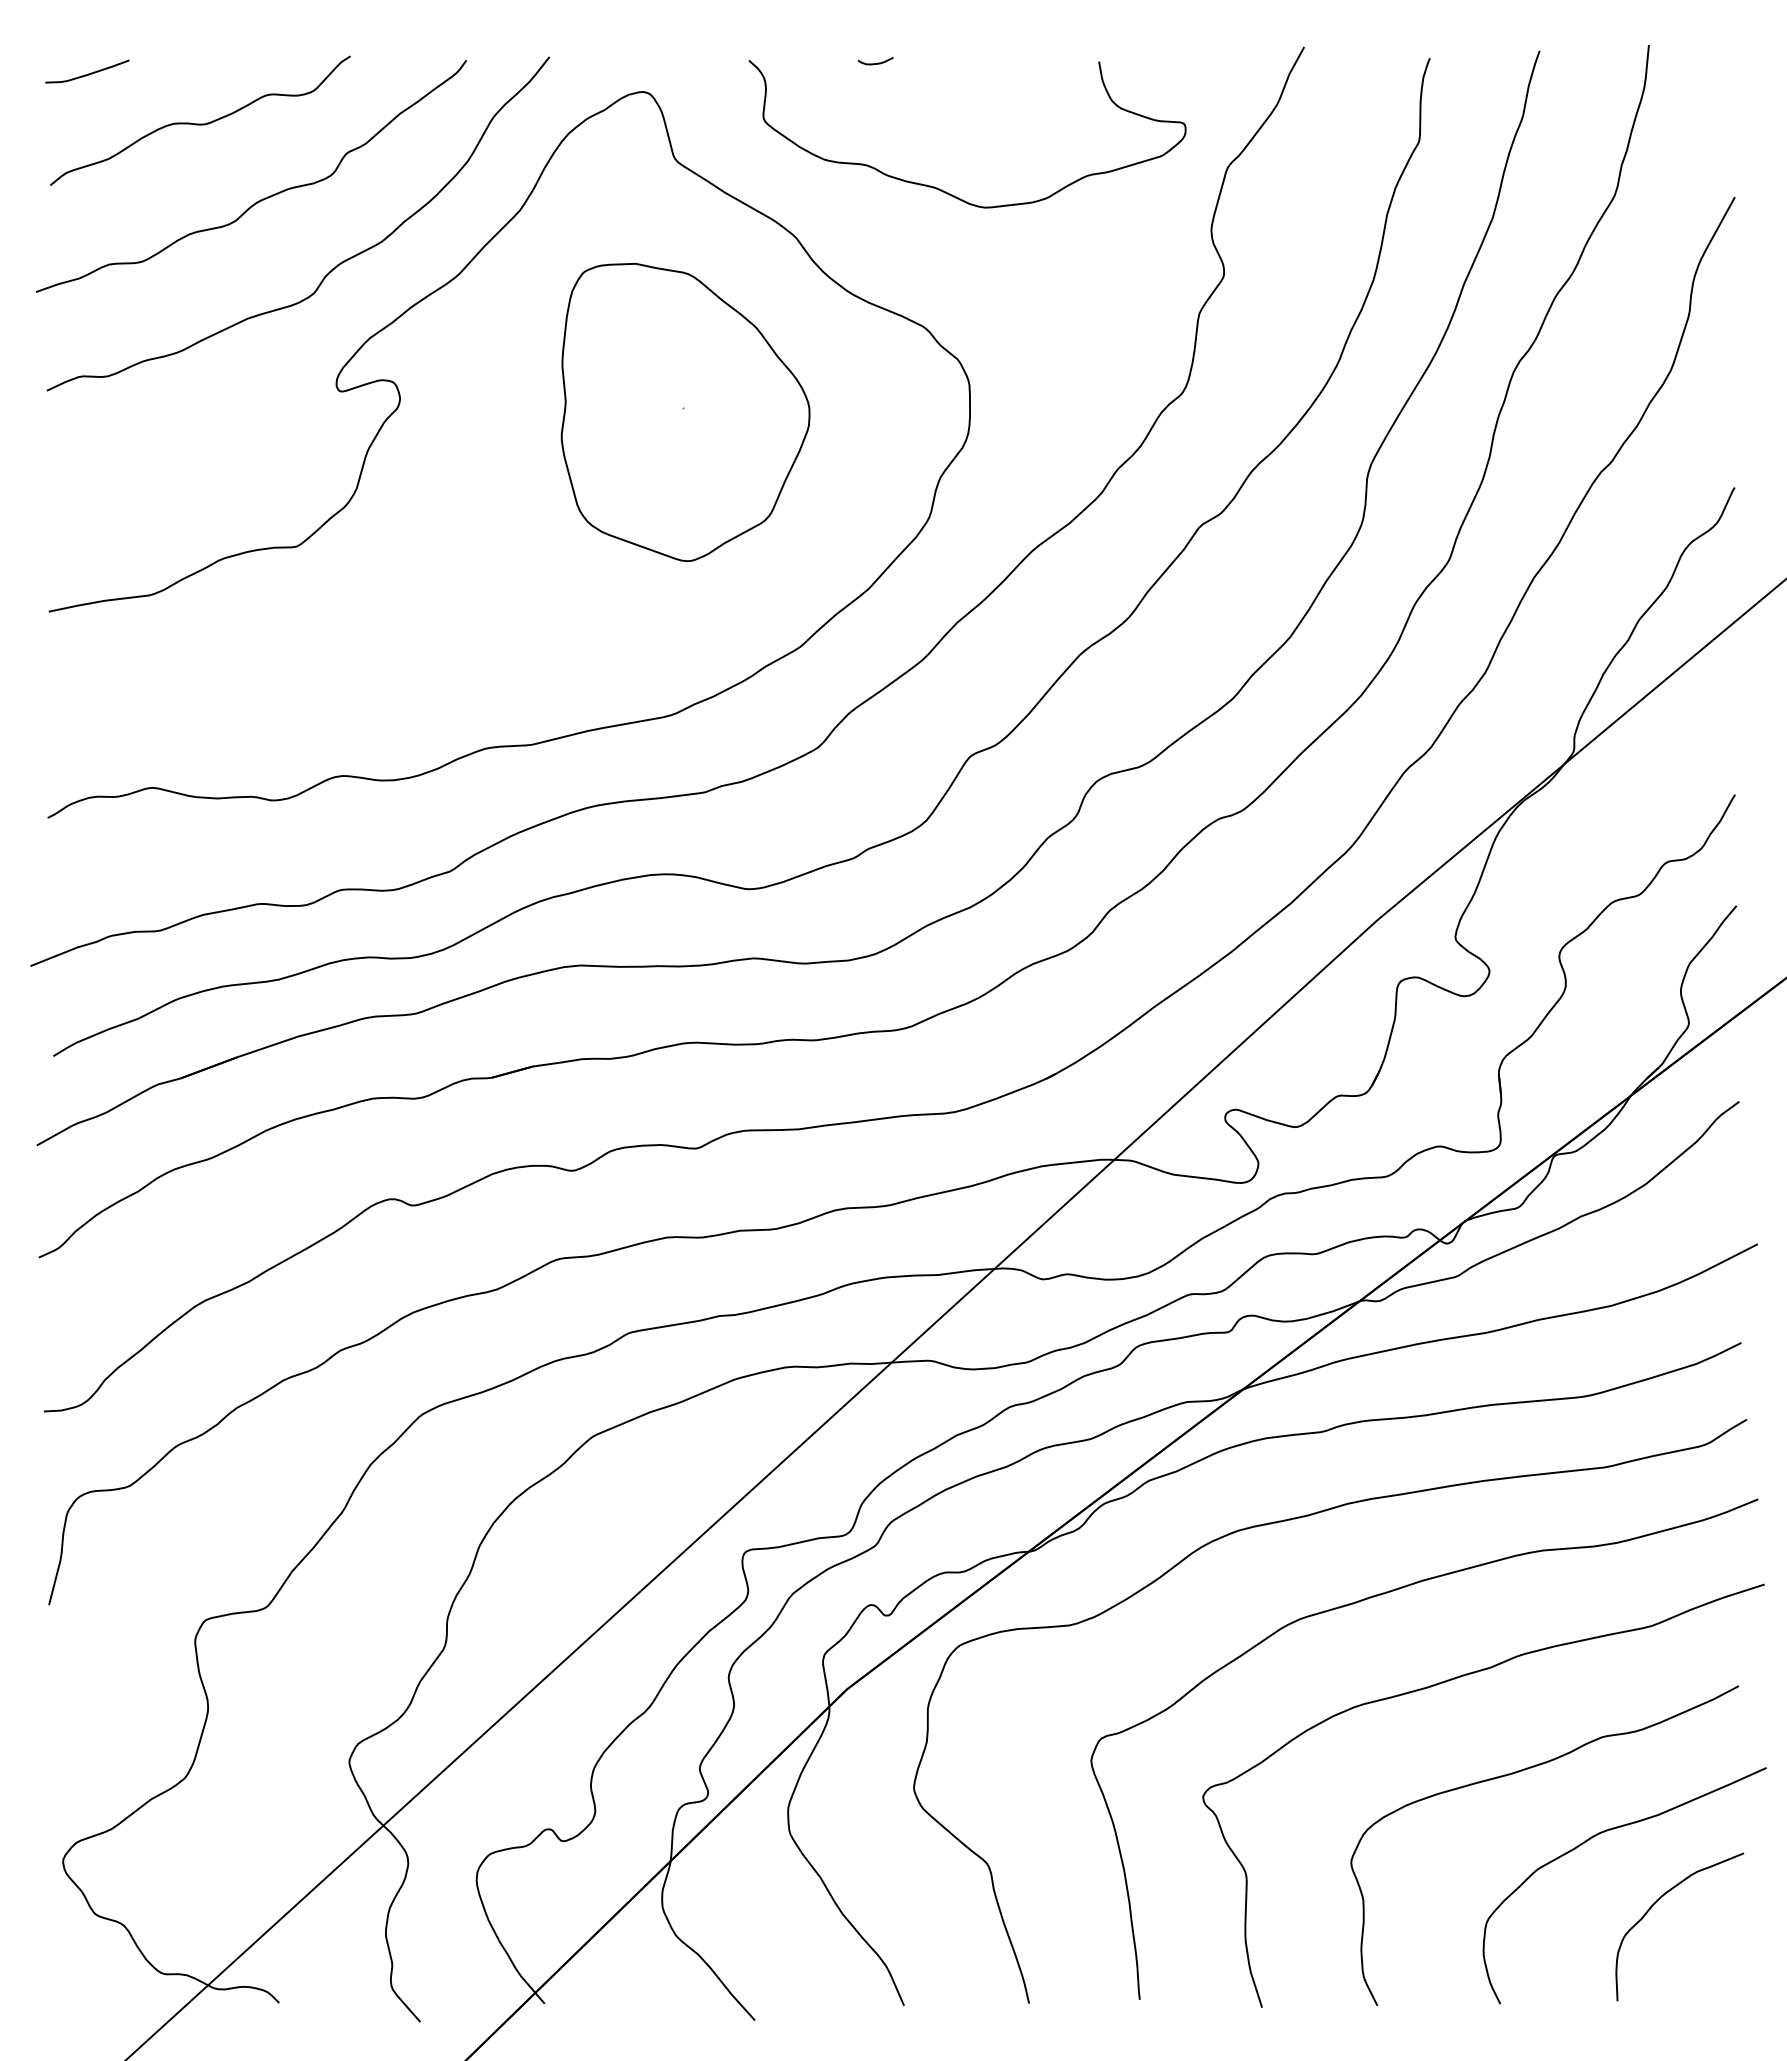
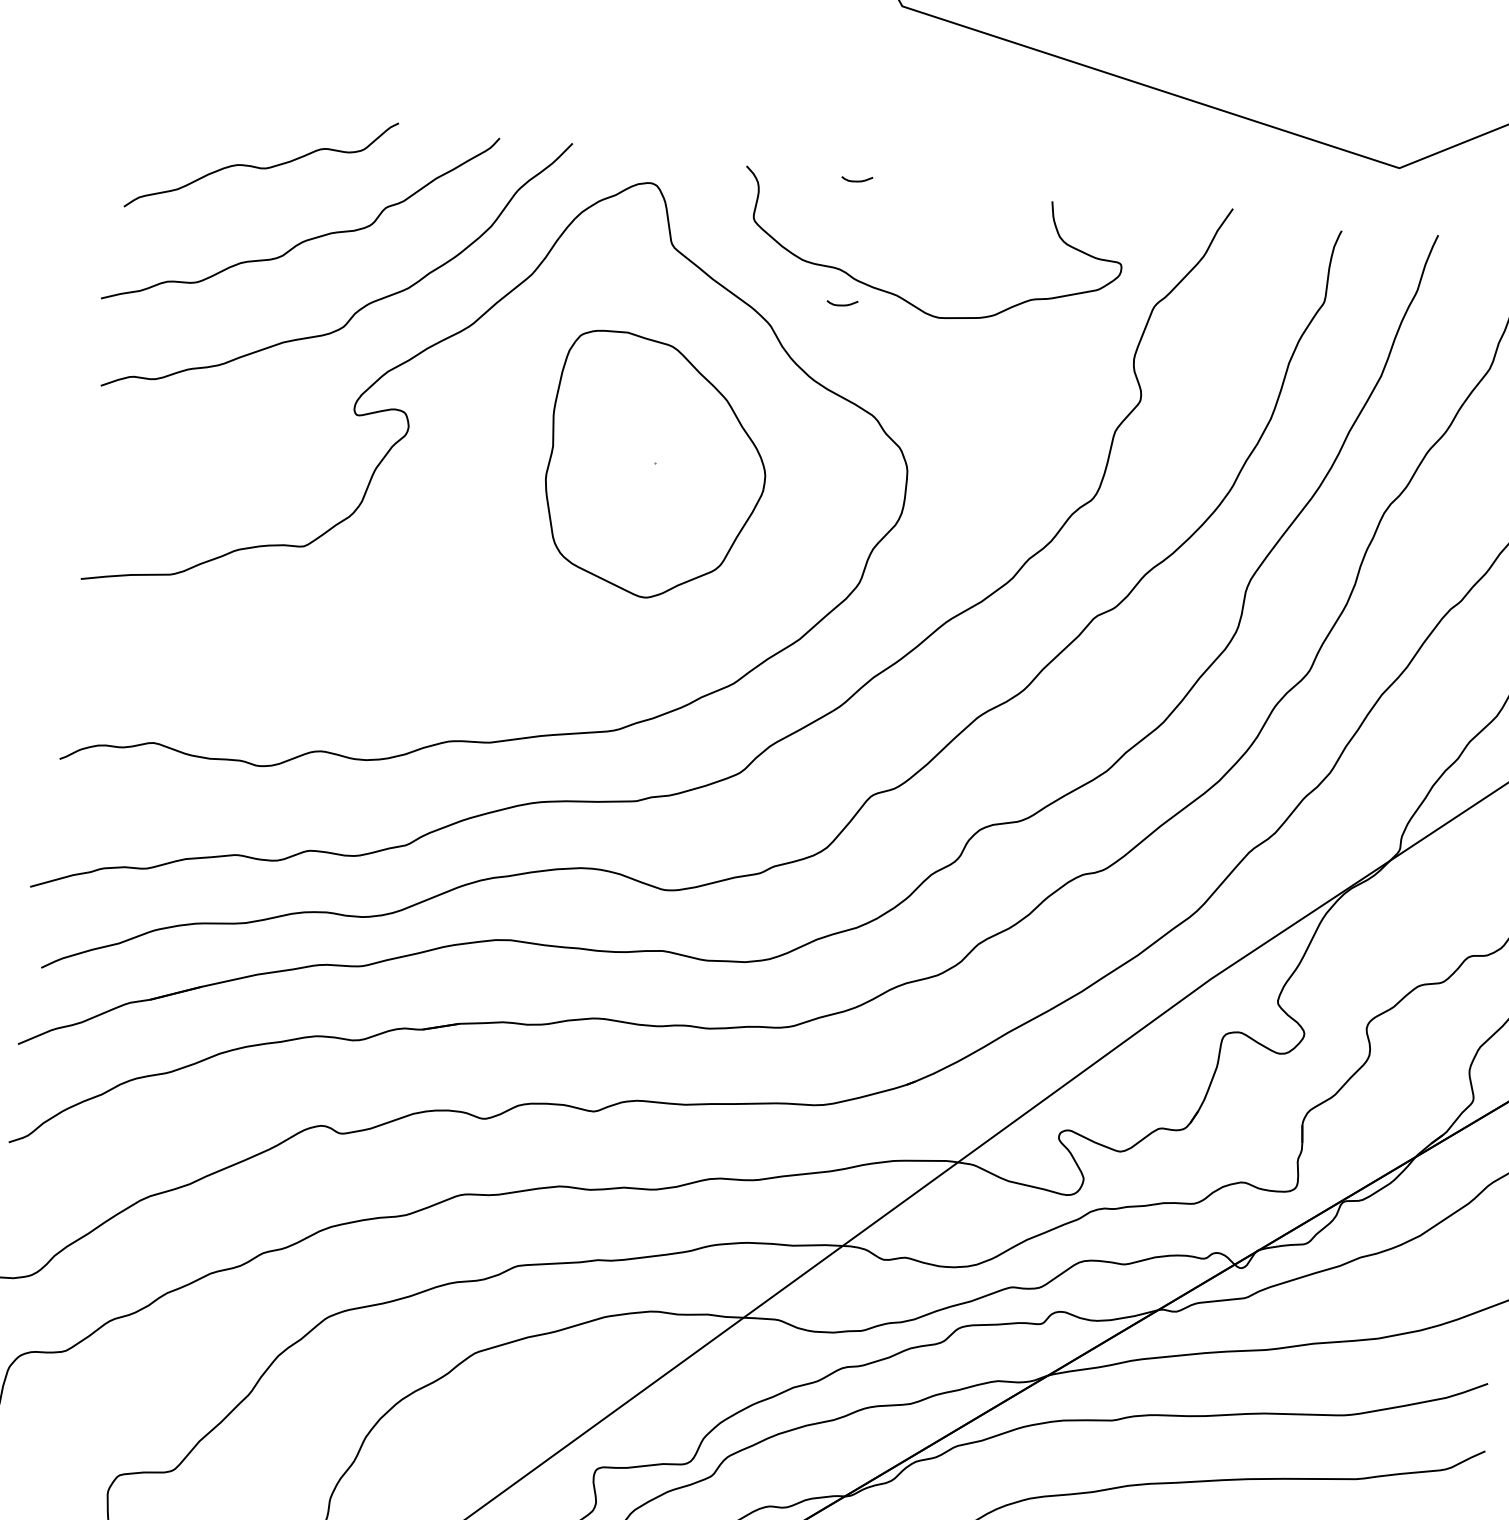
curve: (88, 73) -> (168, 112), removed
curve: (874, 205) -> (842, 305), added

